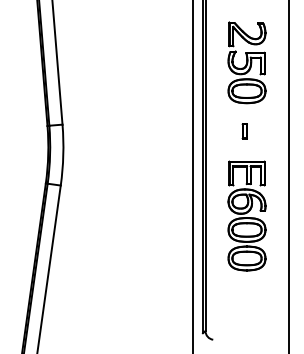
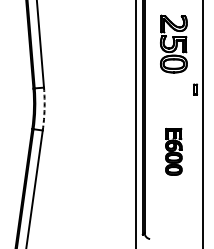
part: (244, 131) -> (195, 89), moved
arc: (63, 155) -> (44, 109), solid -> dashed
part: (246, 215) -> (173, 151), size x0.6

